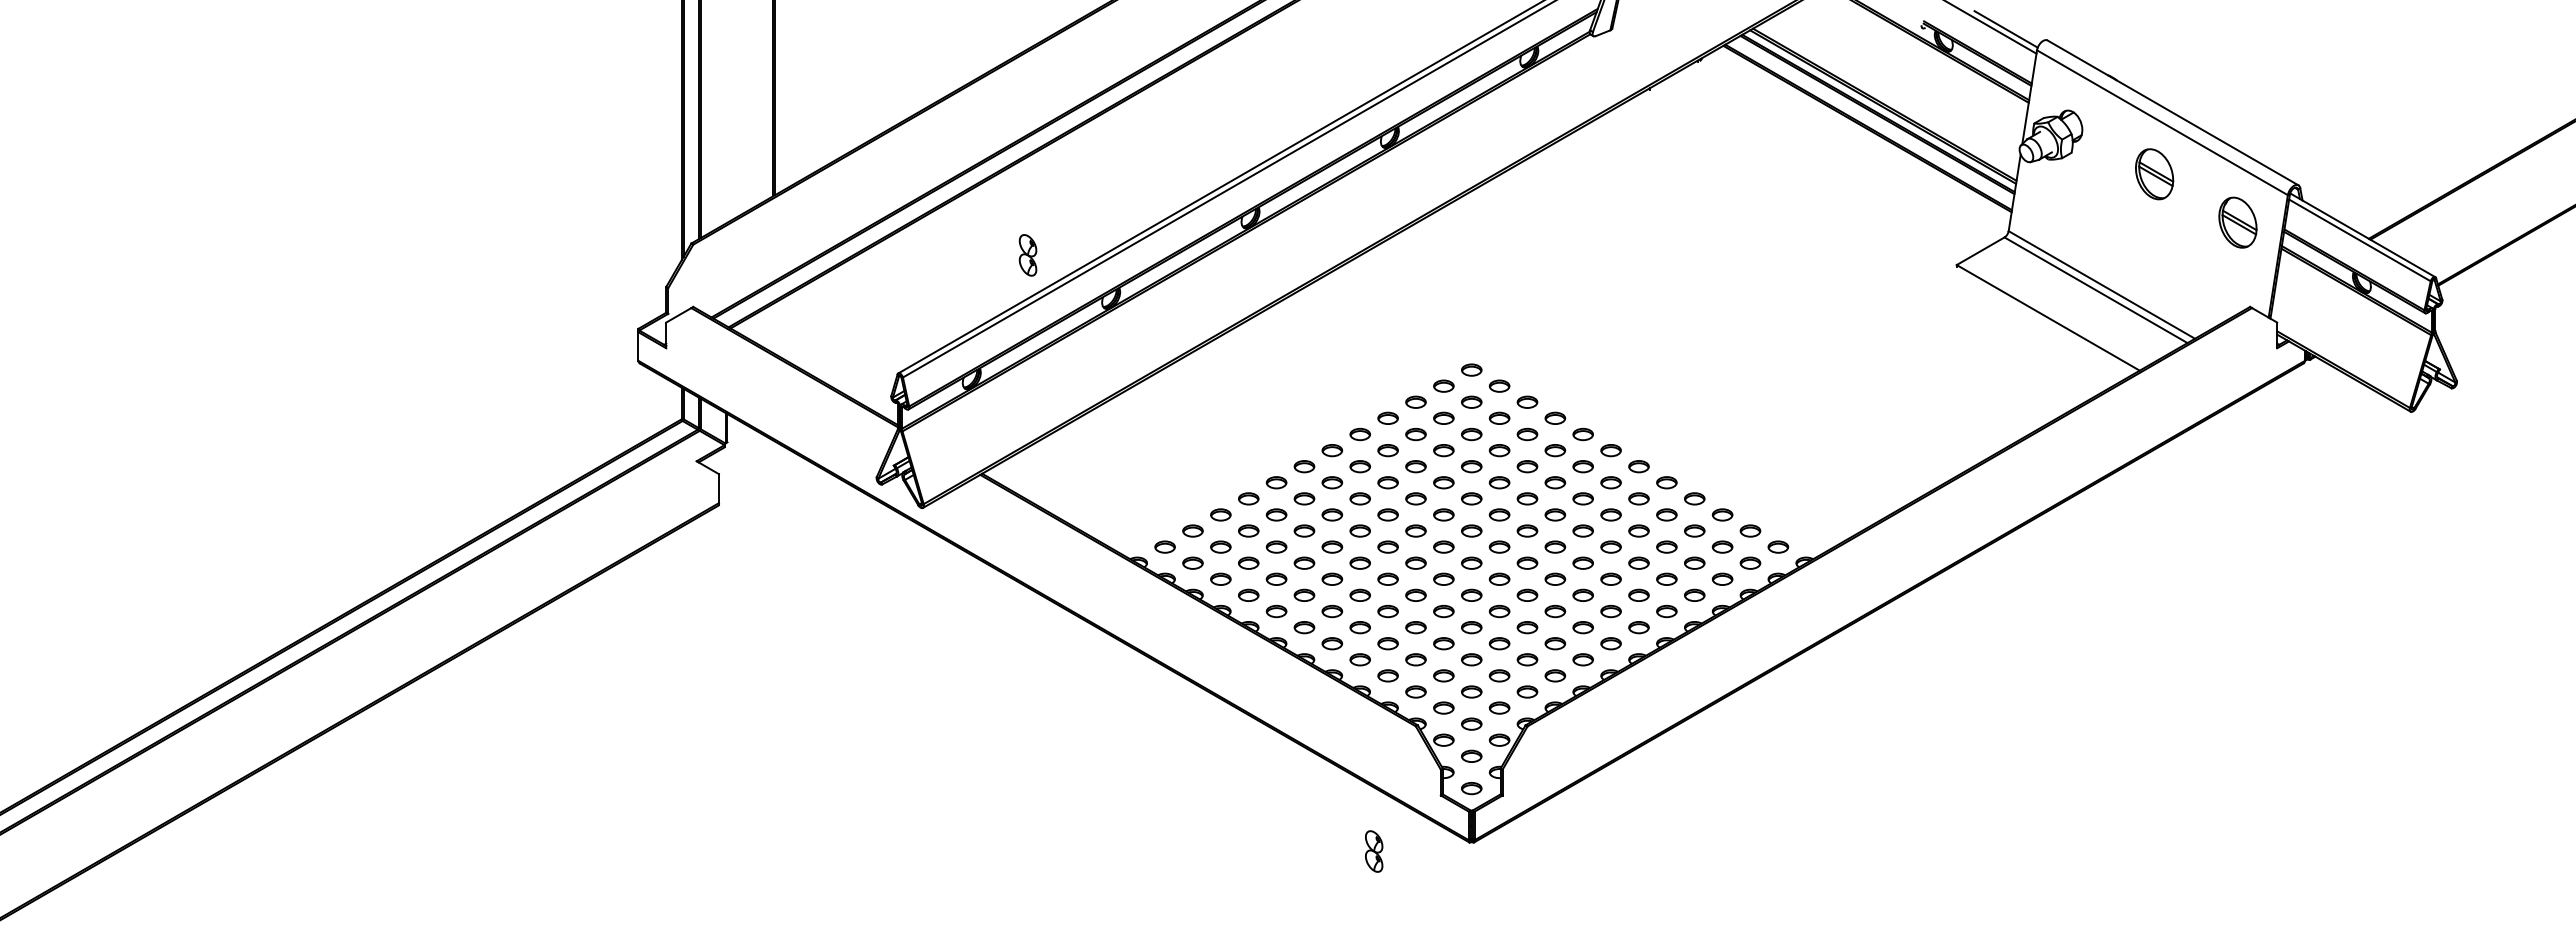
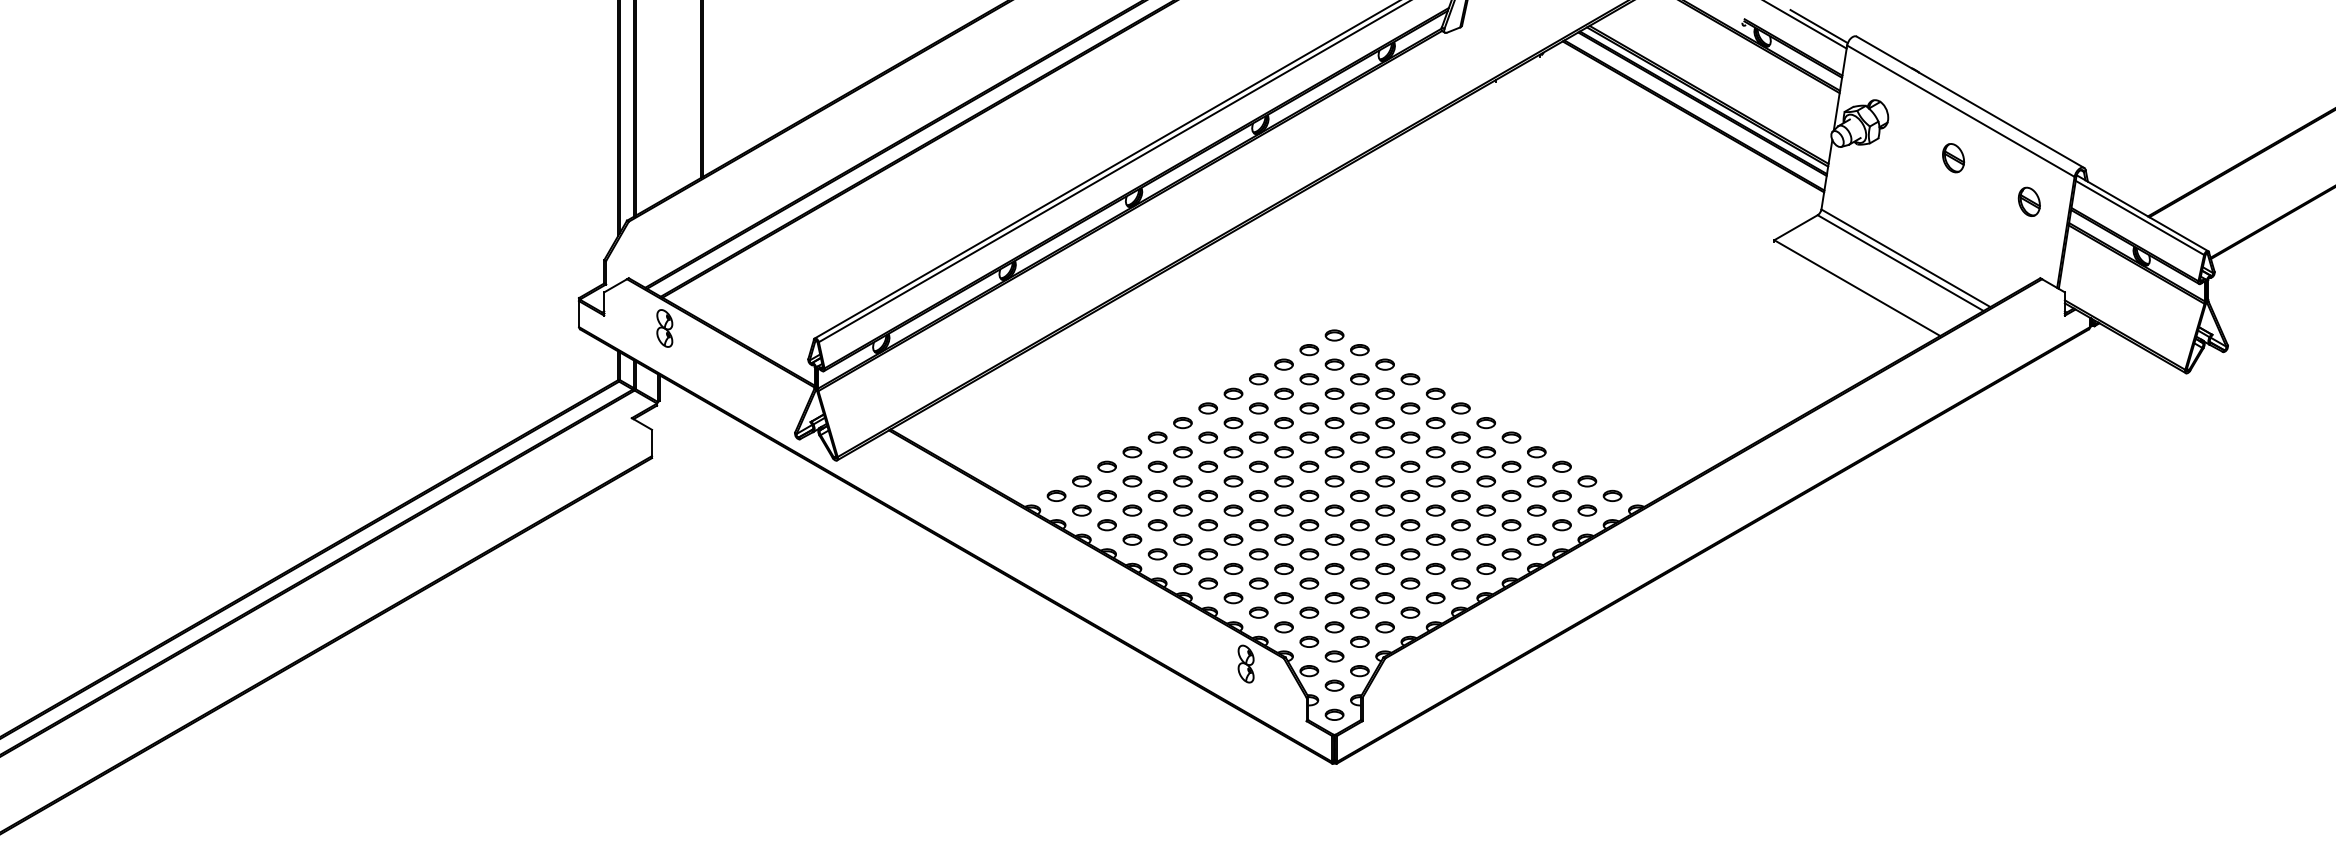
part: (2153, 174) -> (1952, 158), size x0.62
part: (2237, 222) -> (2028, 201), size x0.62
part: (1027, 255) -> (664, 328), moved
part: (1374, 851) -> (1246, 664), moved

